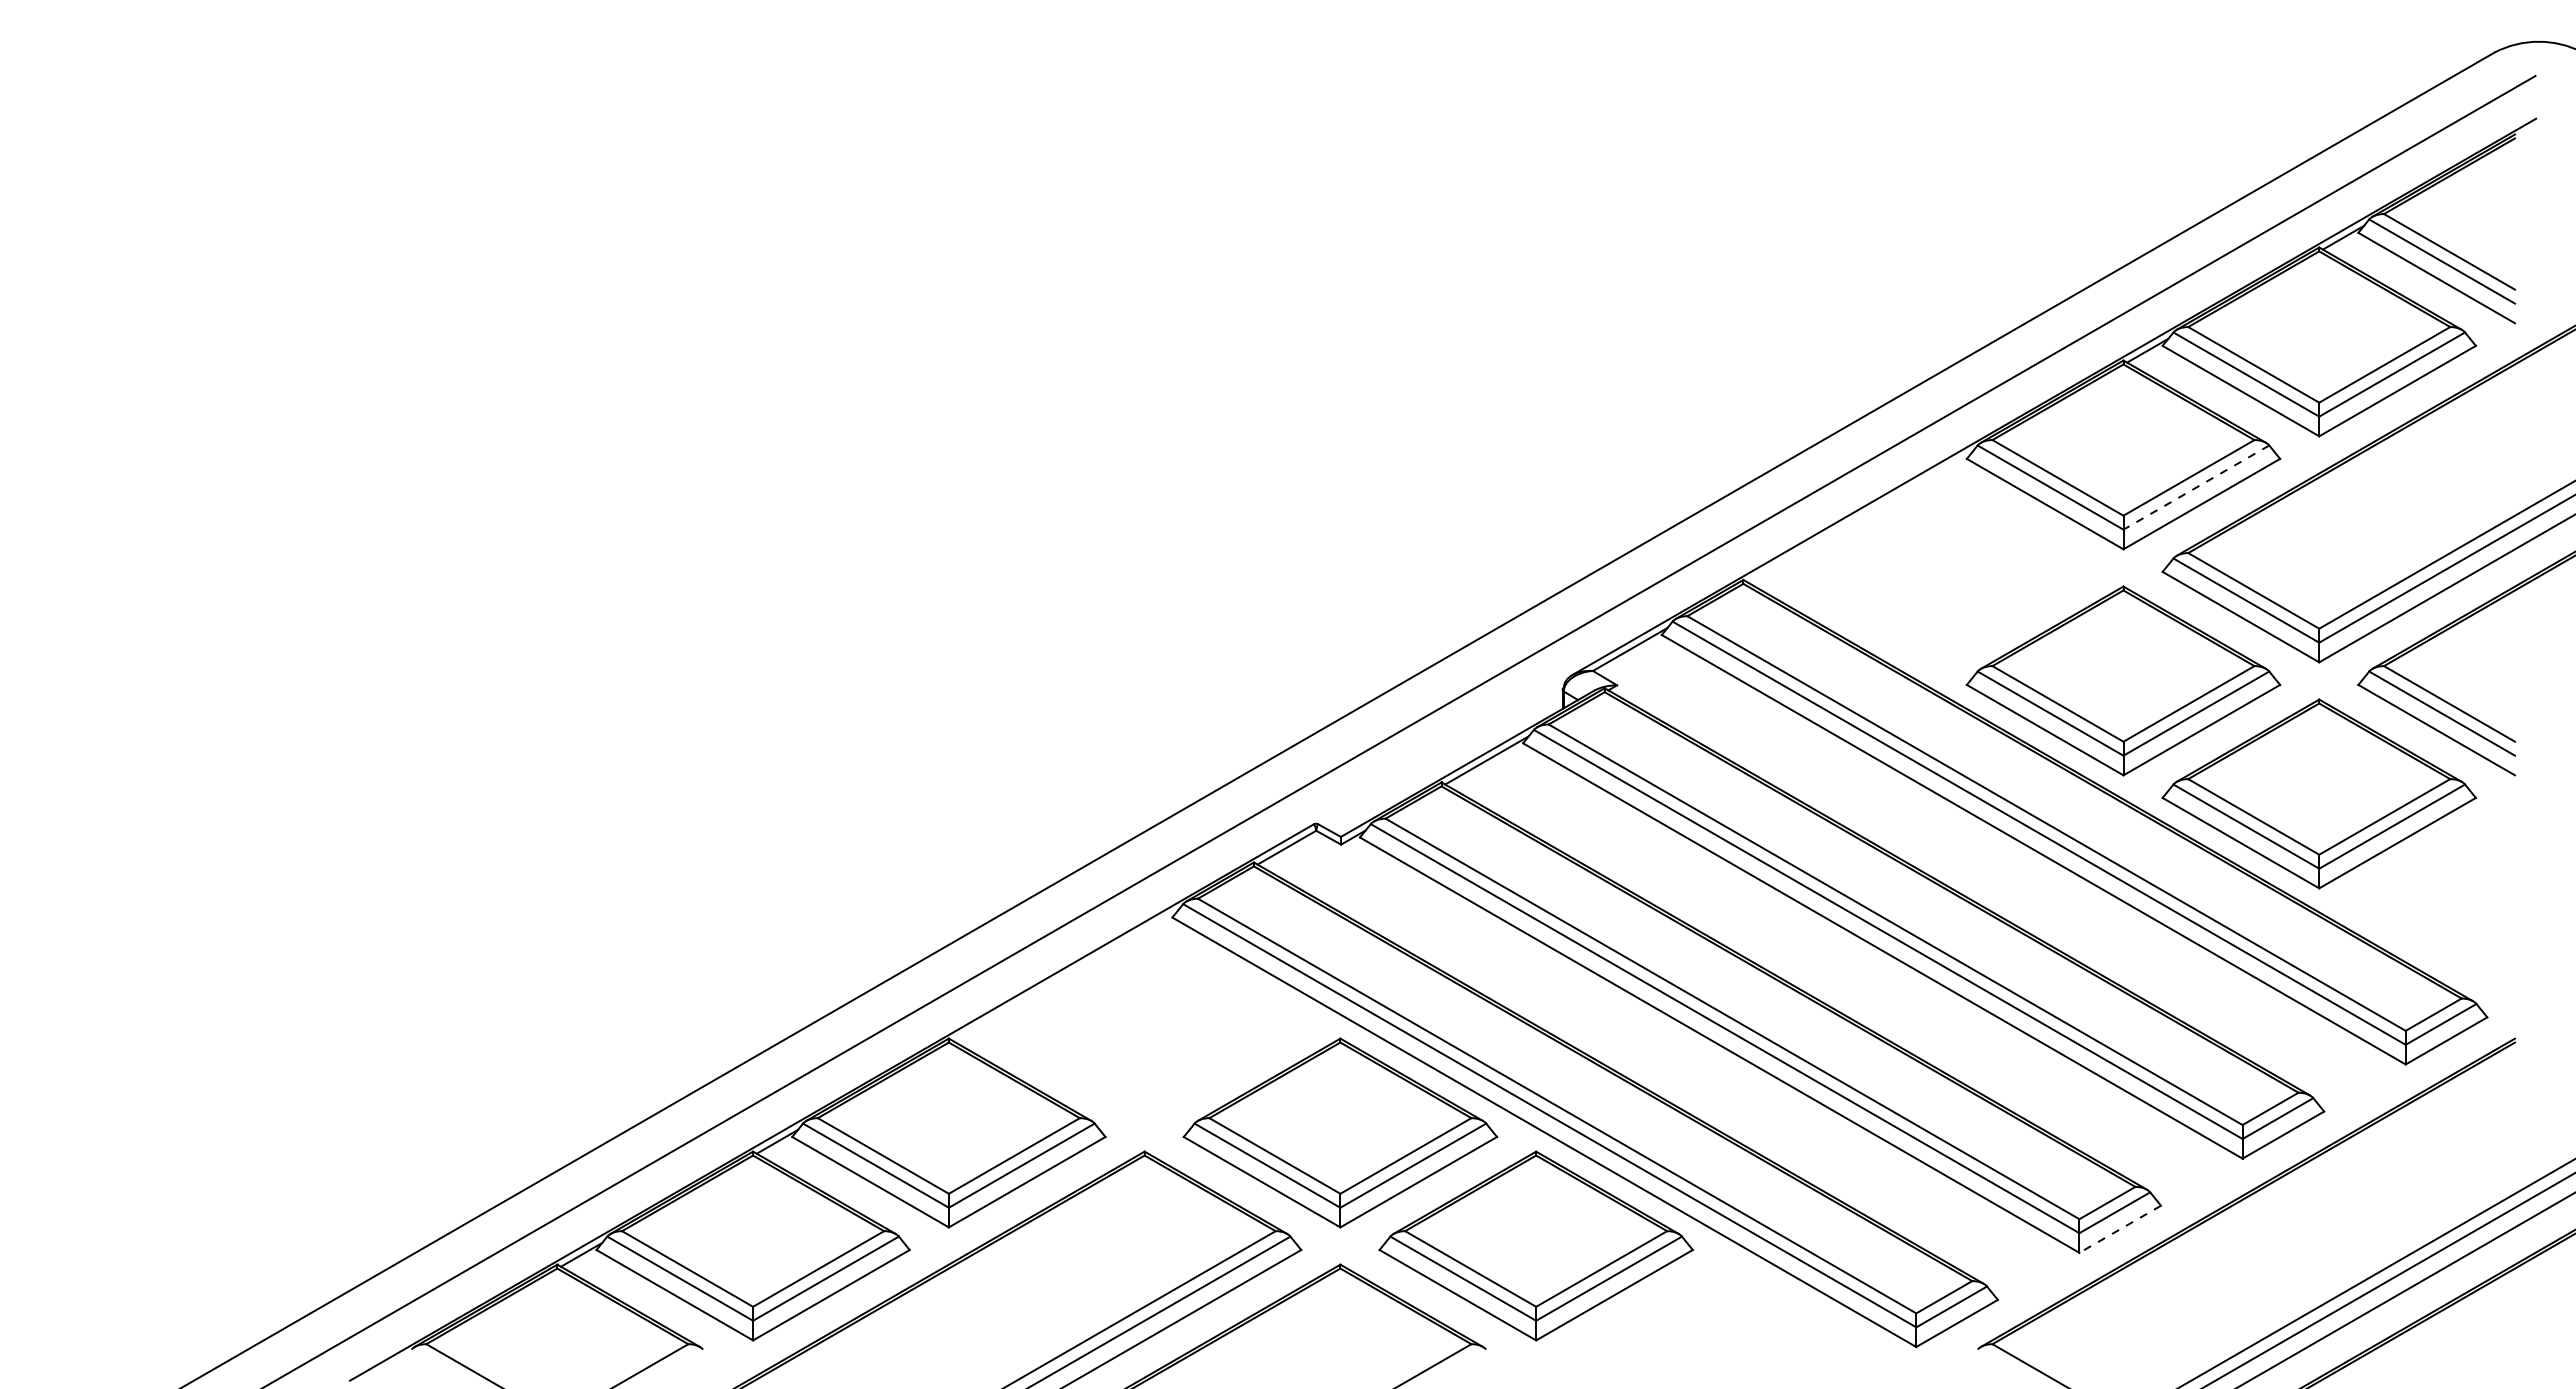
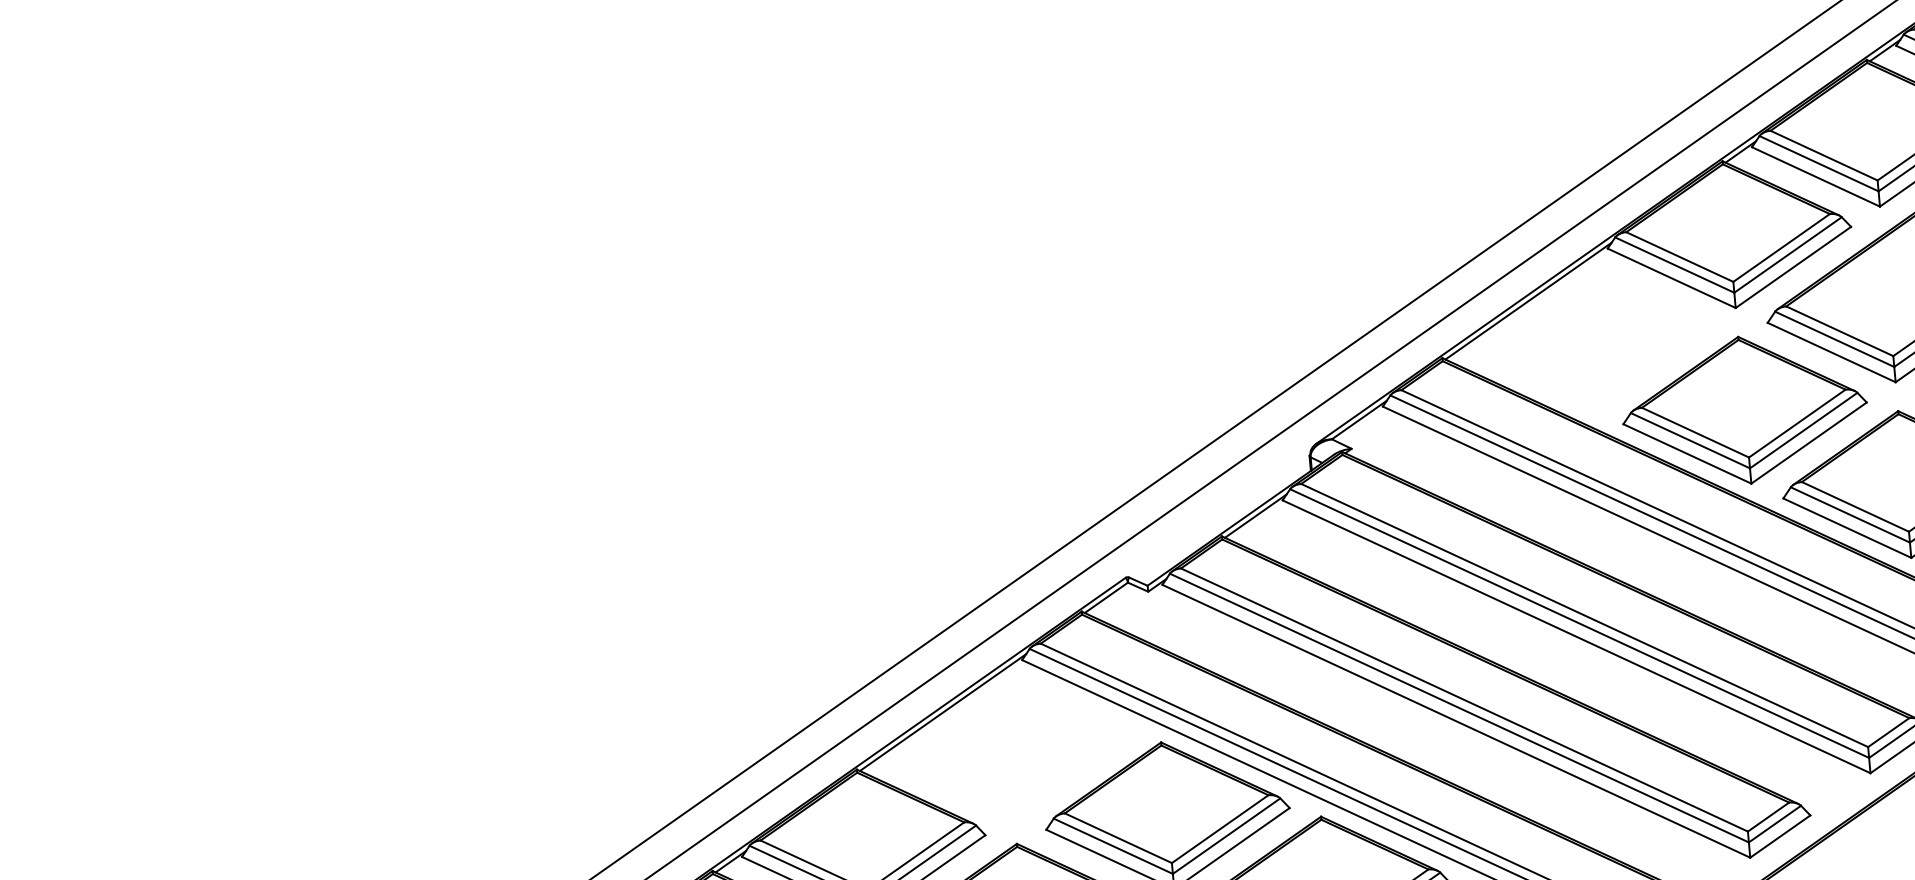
line: (2195, 487) -> (1787, 254), dashed -> solid
line: (1859, 516) -> (1528, 300), added
line: (1065, 975) -> (943, 712), added
line: (2119, 1229) -> (1779, 836), dashed -> solid

